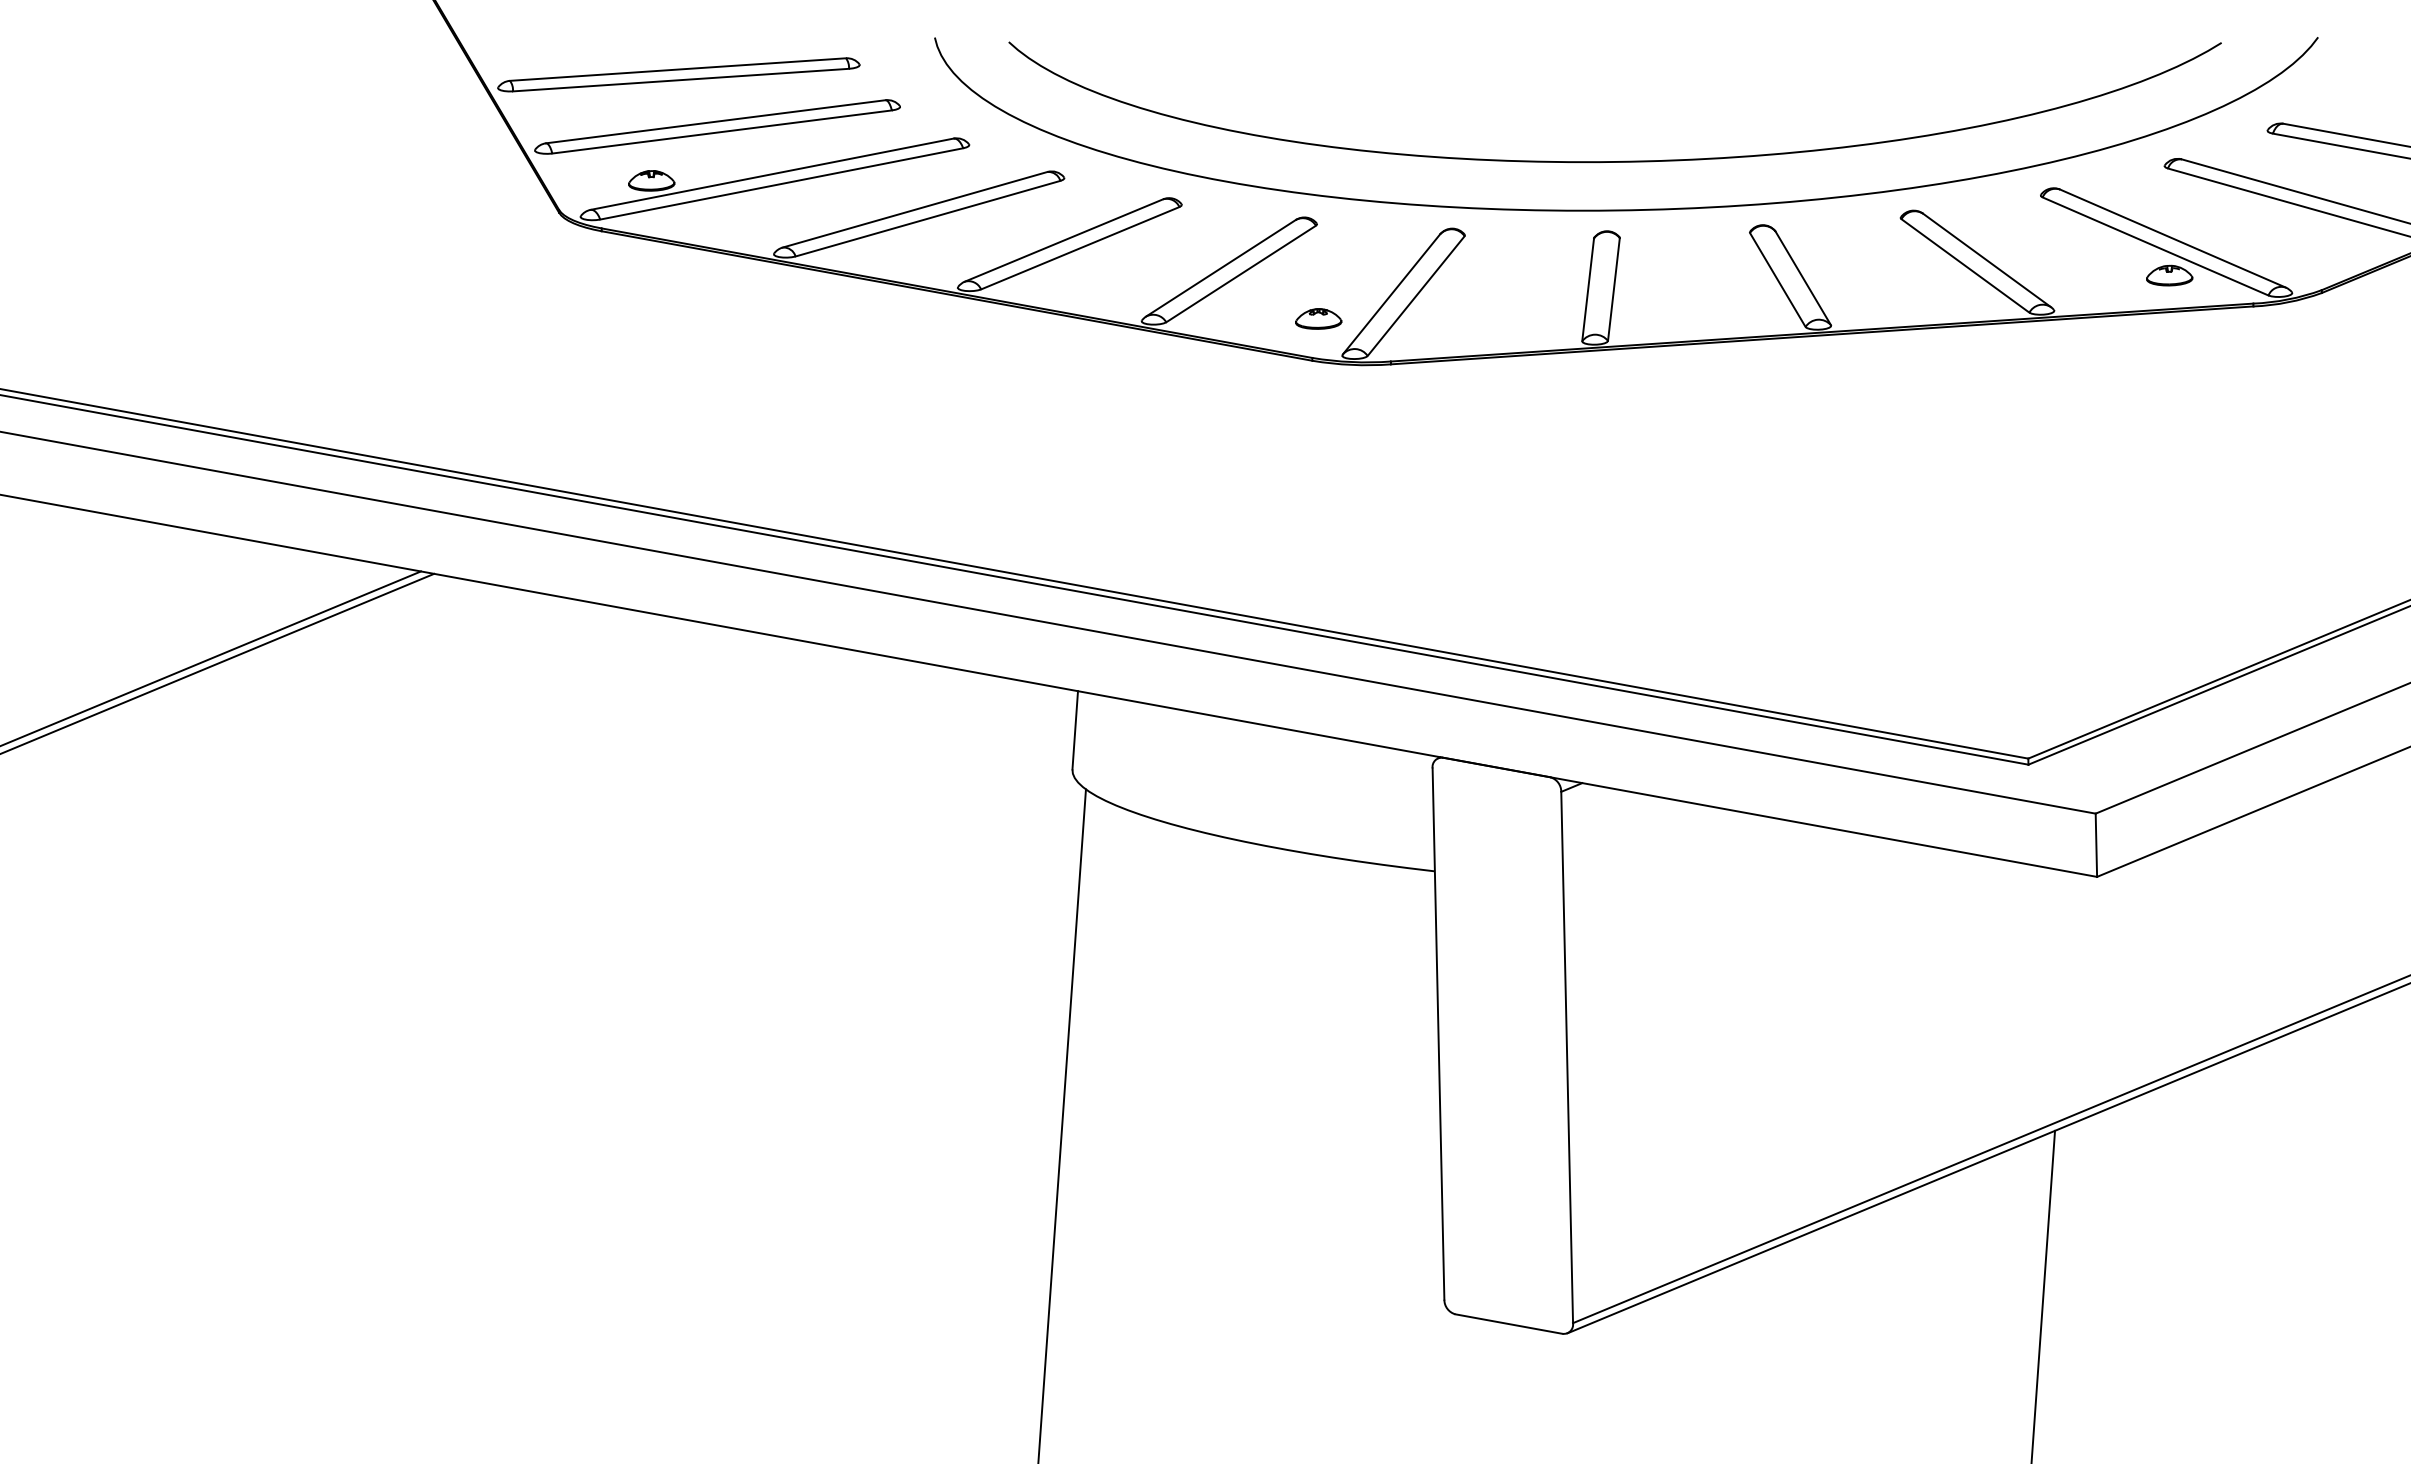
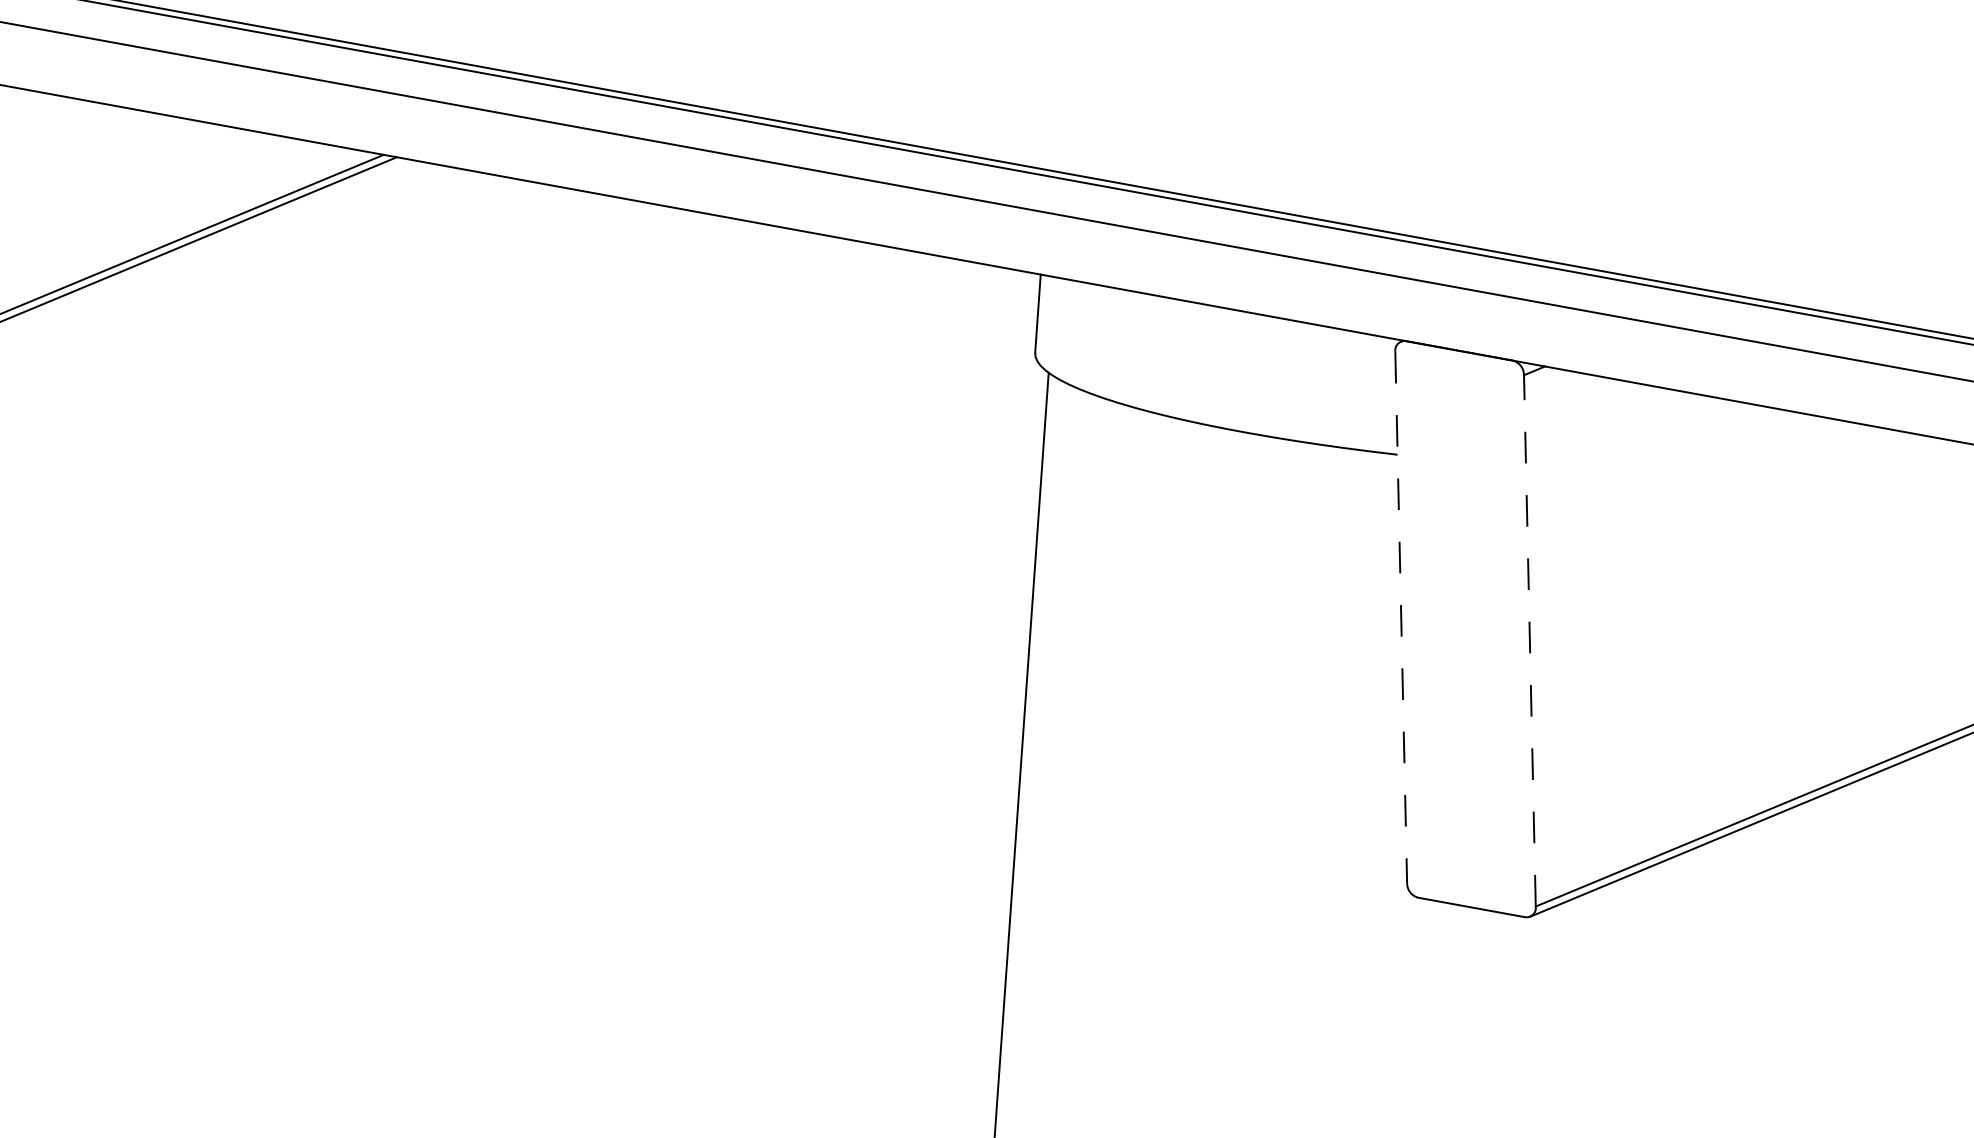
line: (1438, 1034) -> (1401, 617), solid -> dashed
line: (1567, 1057) -> (1530, 640), solid -> dashed

